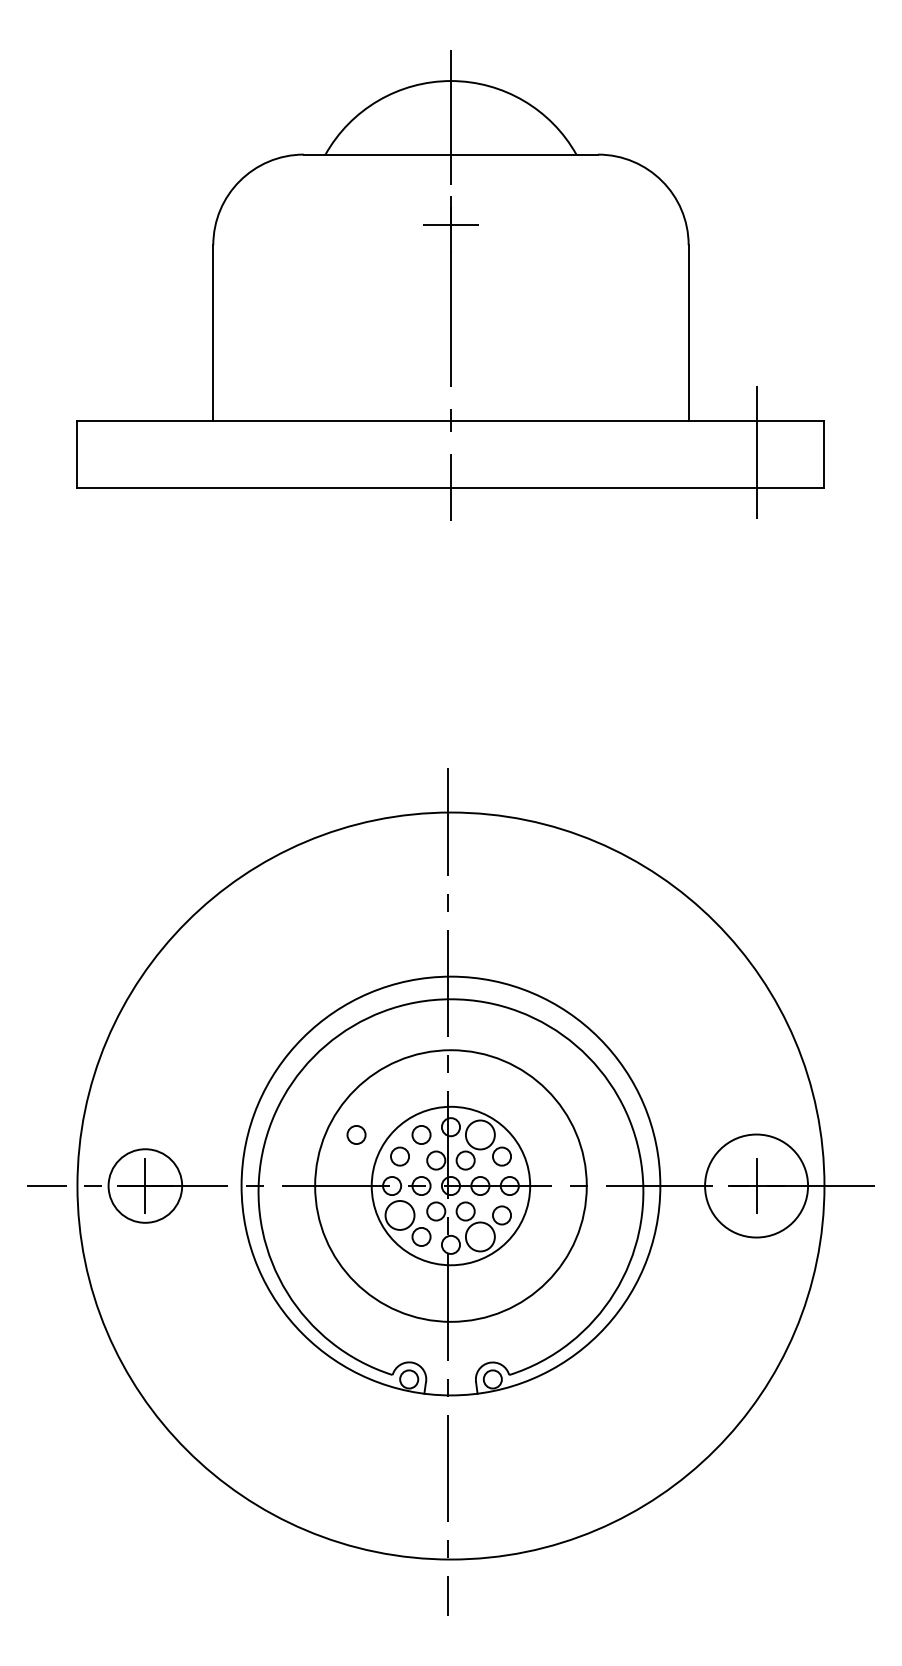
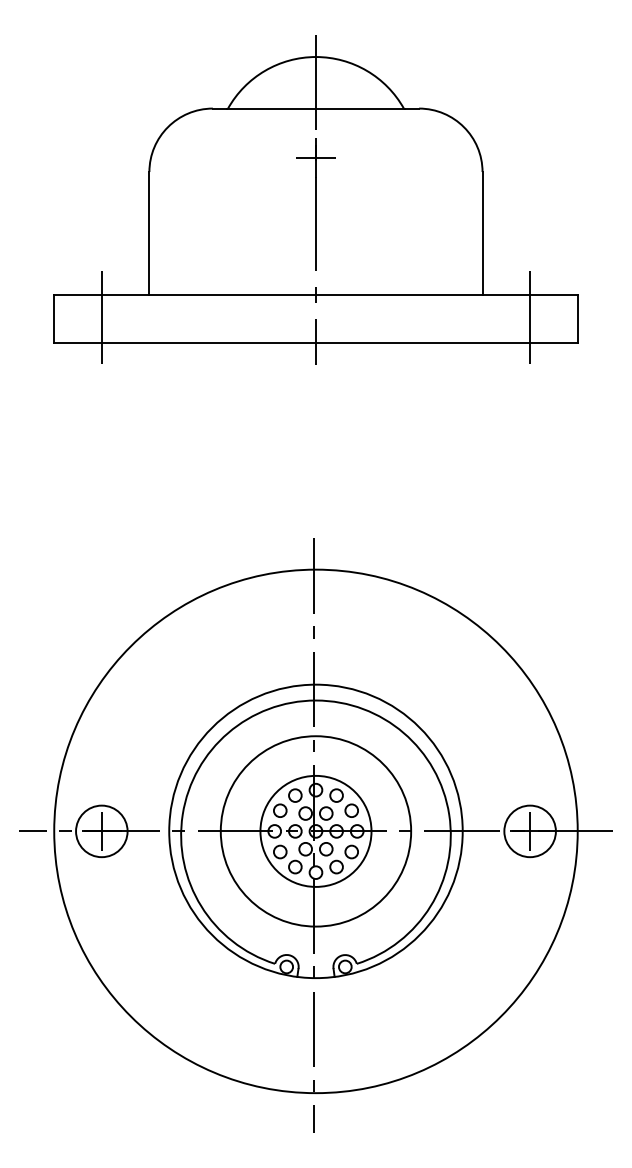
line: (145, 451) -> (101, 316), added
circle: (356, 1134) -> (249, 795), removed
circle: (480, 1134) -> (336, 795), size x0.62
circle: (756, 1185) -> (530, 831), size x0.71
circle: (399, 1215) -> (279, 852), size x0.62
circle: (480, 1236) -> (336, 866), size x0.62

